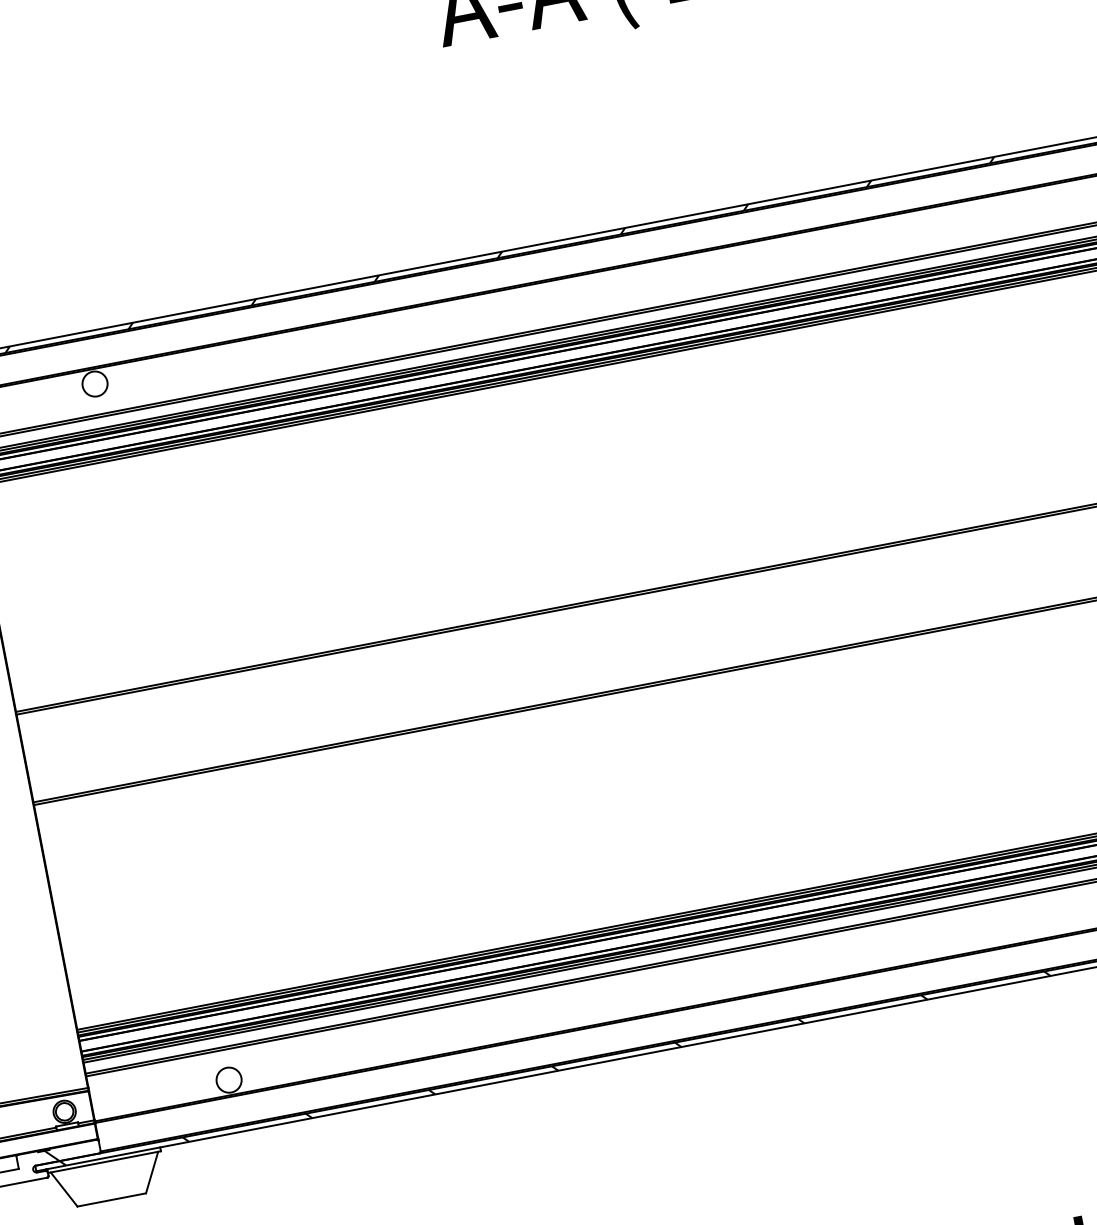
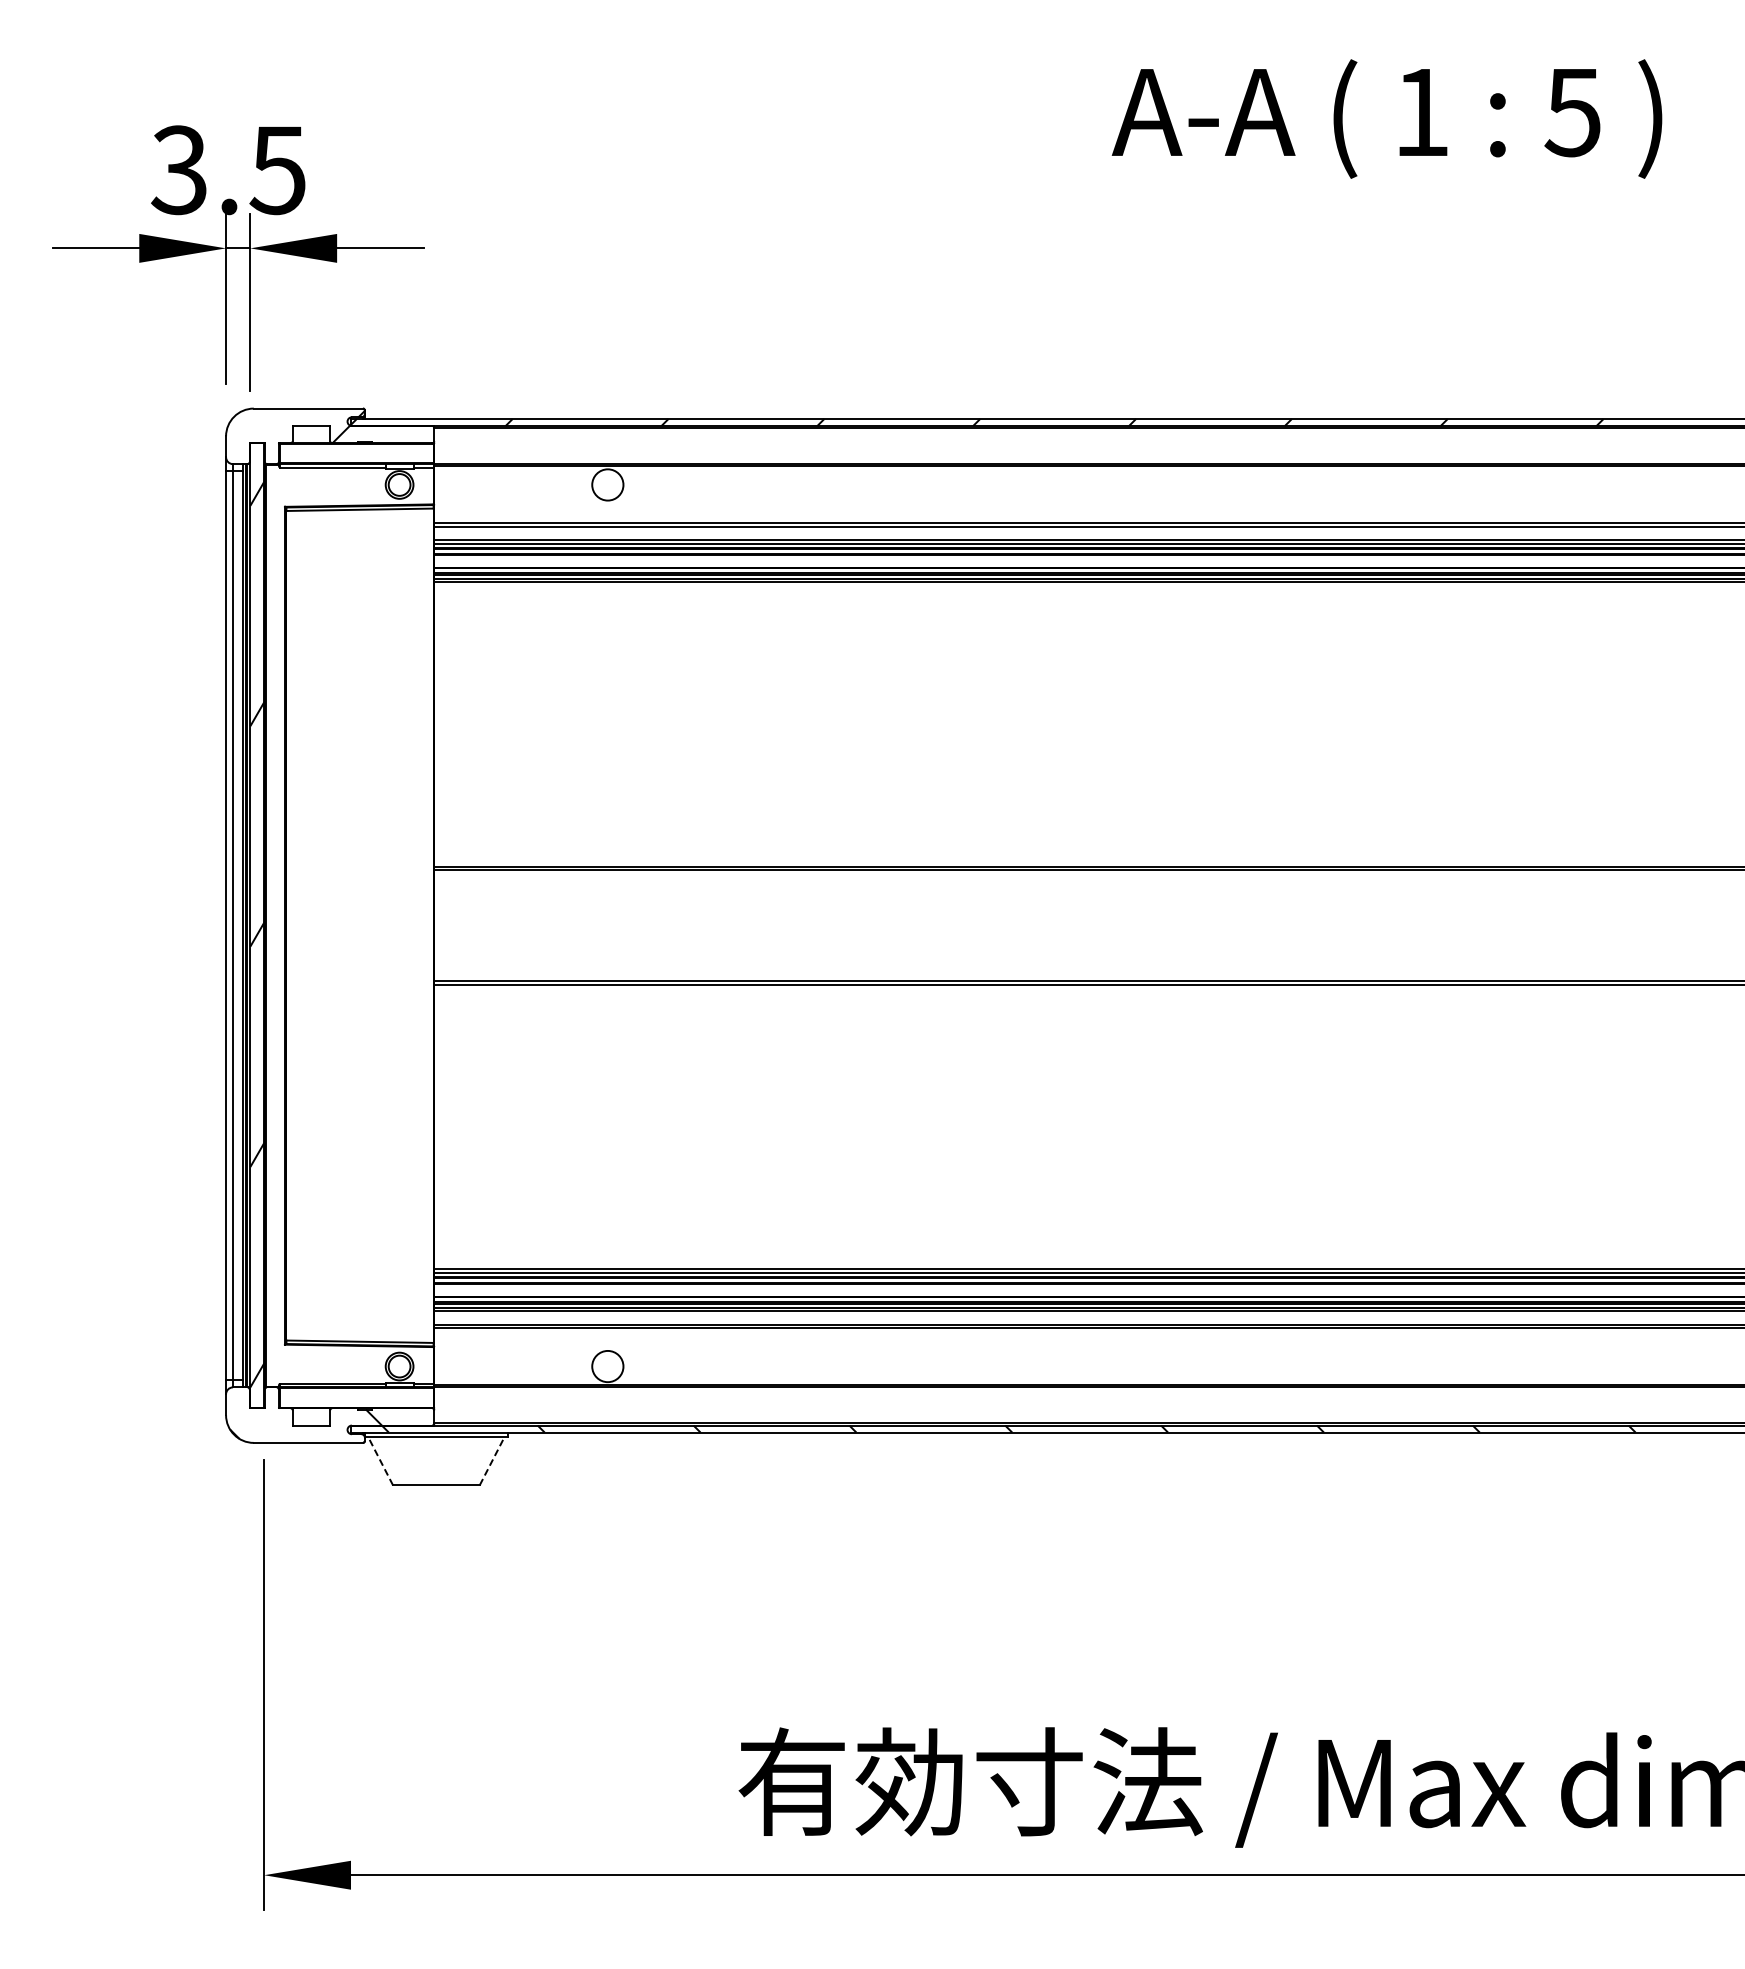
line: (152, 1172) -> (492, 1461), solid -> dashed
line: (64, 1189) -> (380, 1461), solid -> dashed

